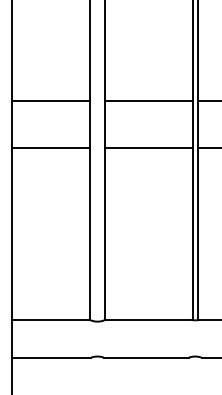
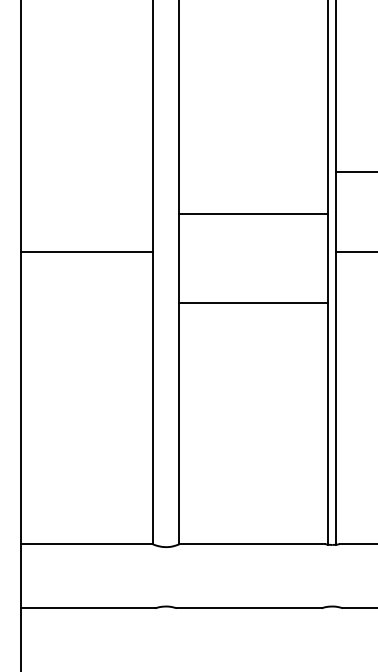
line: (50, 100) -> (86, 171), removed
line: (148, 100) -> (252, 213), moved
line: (148, 148) -> (252, 303), moved

